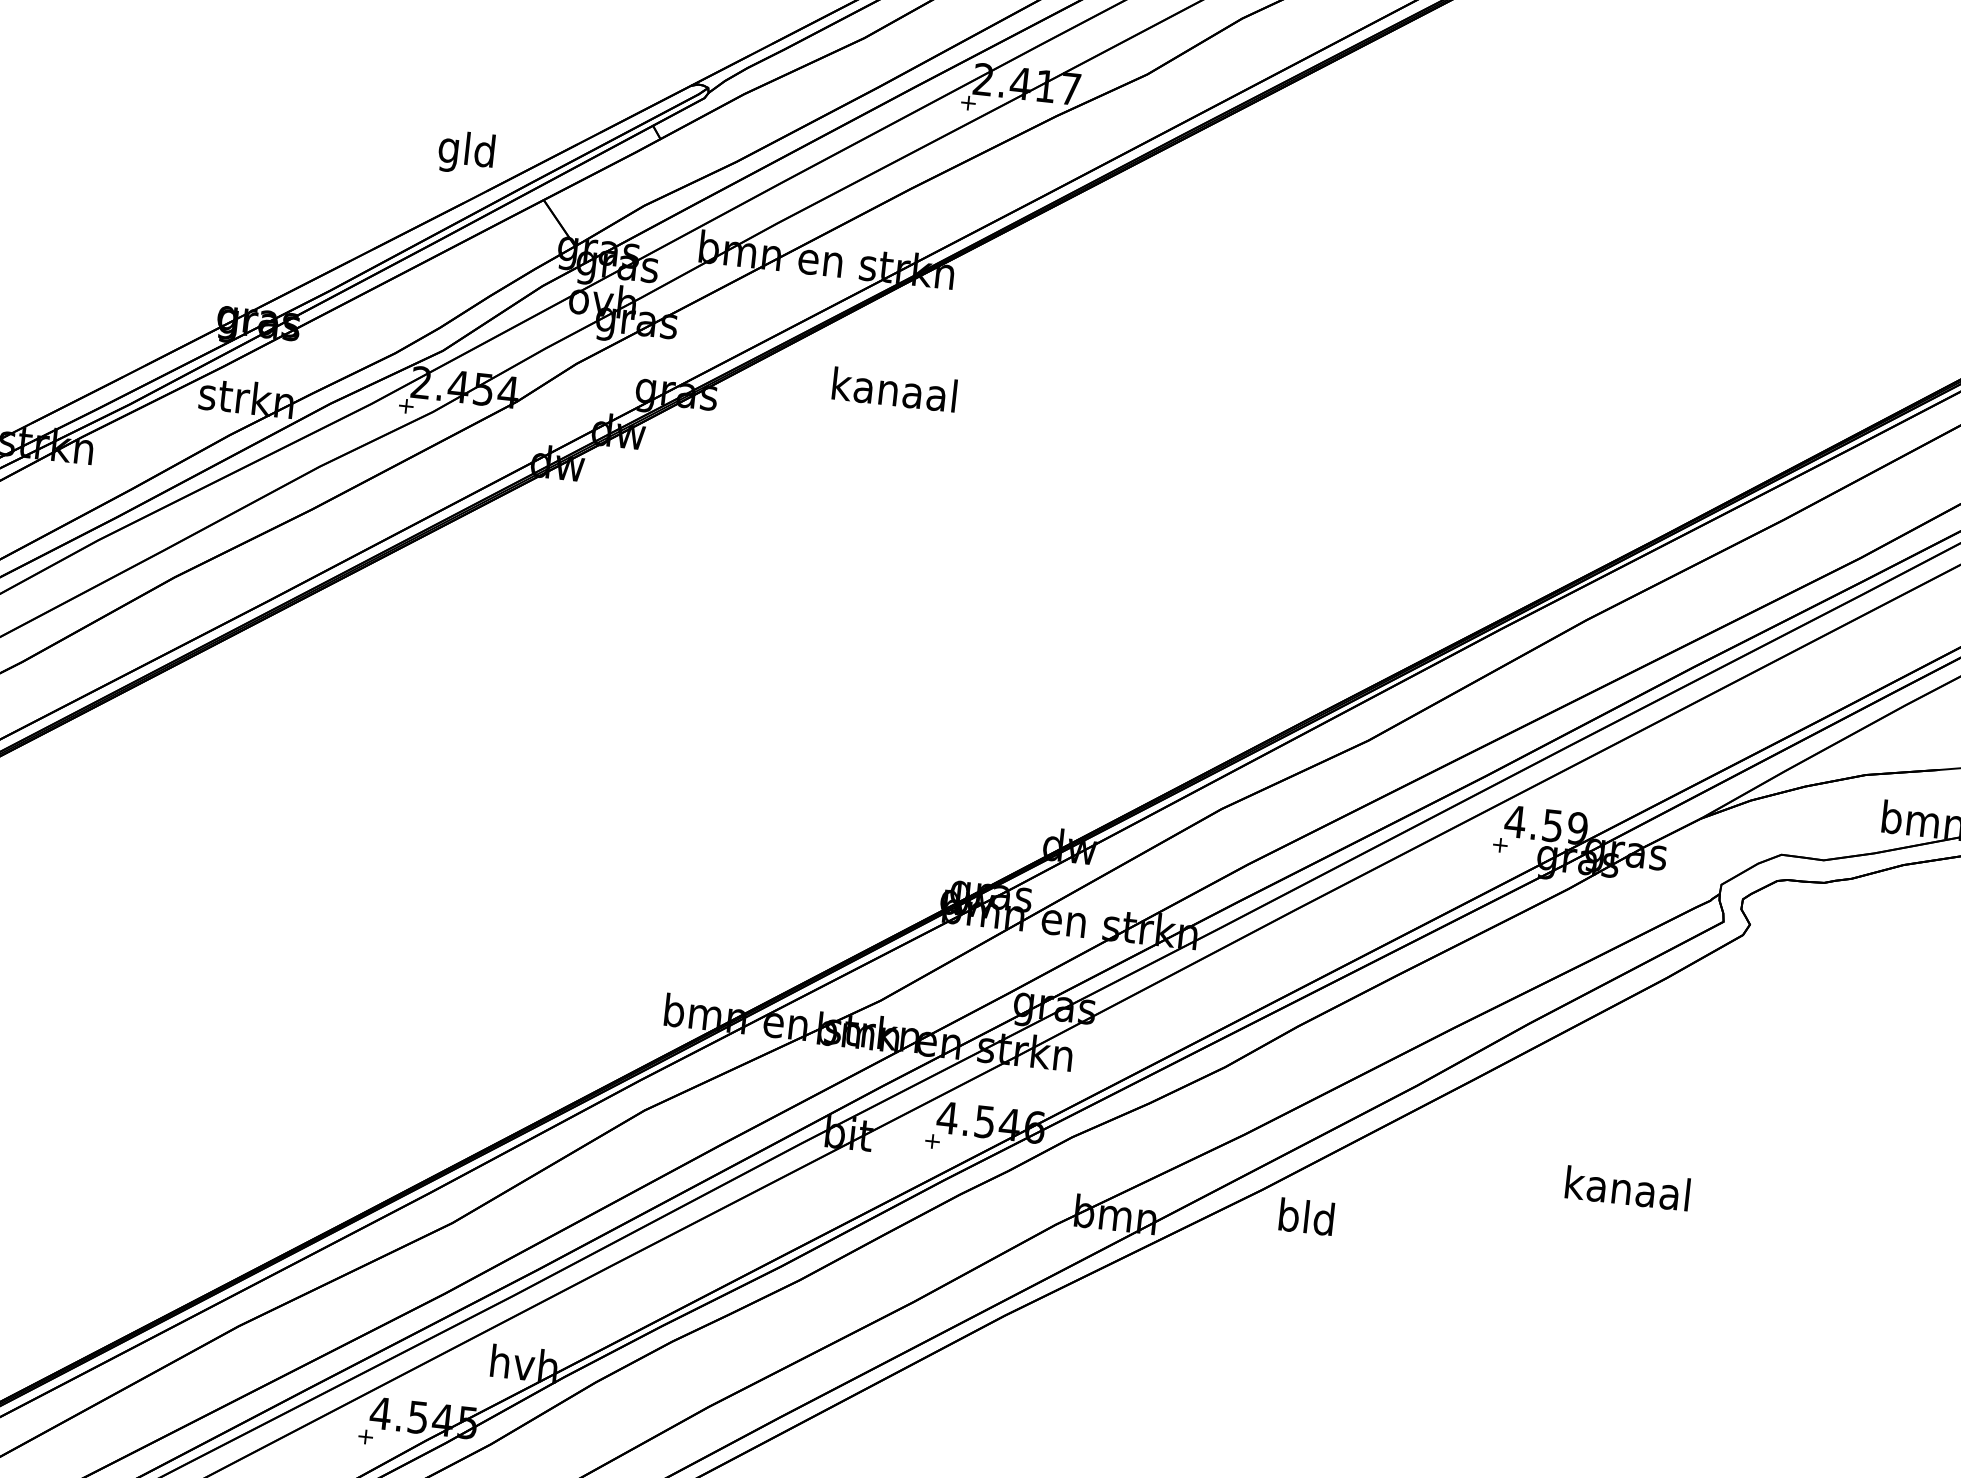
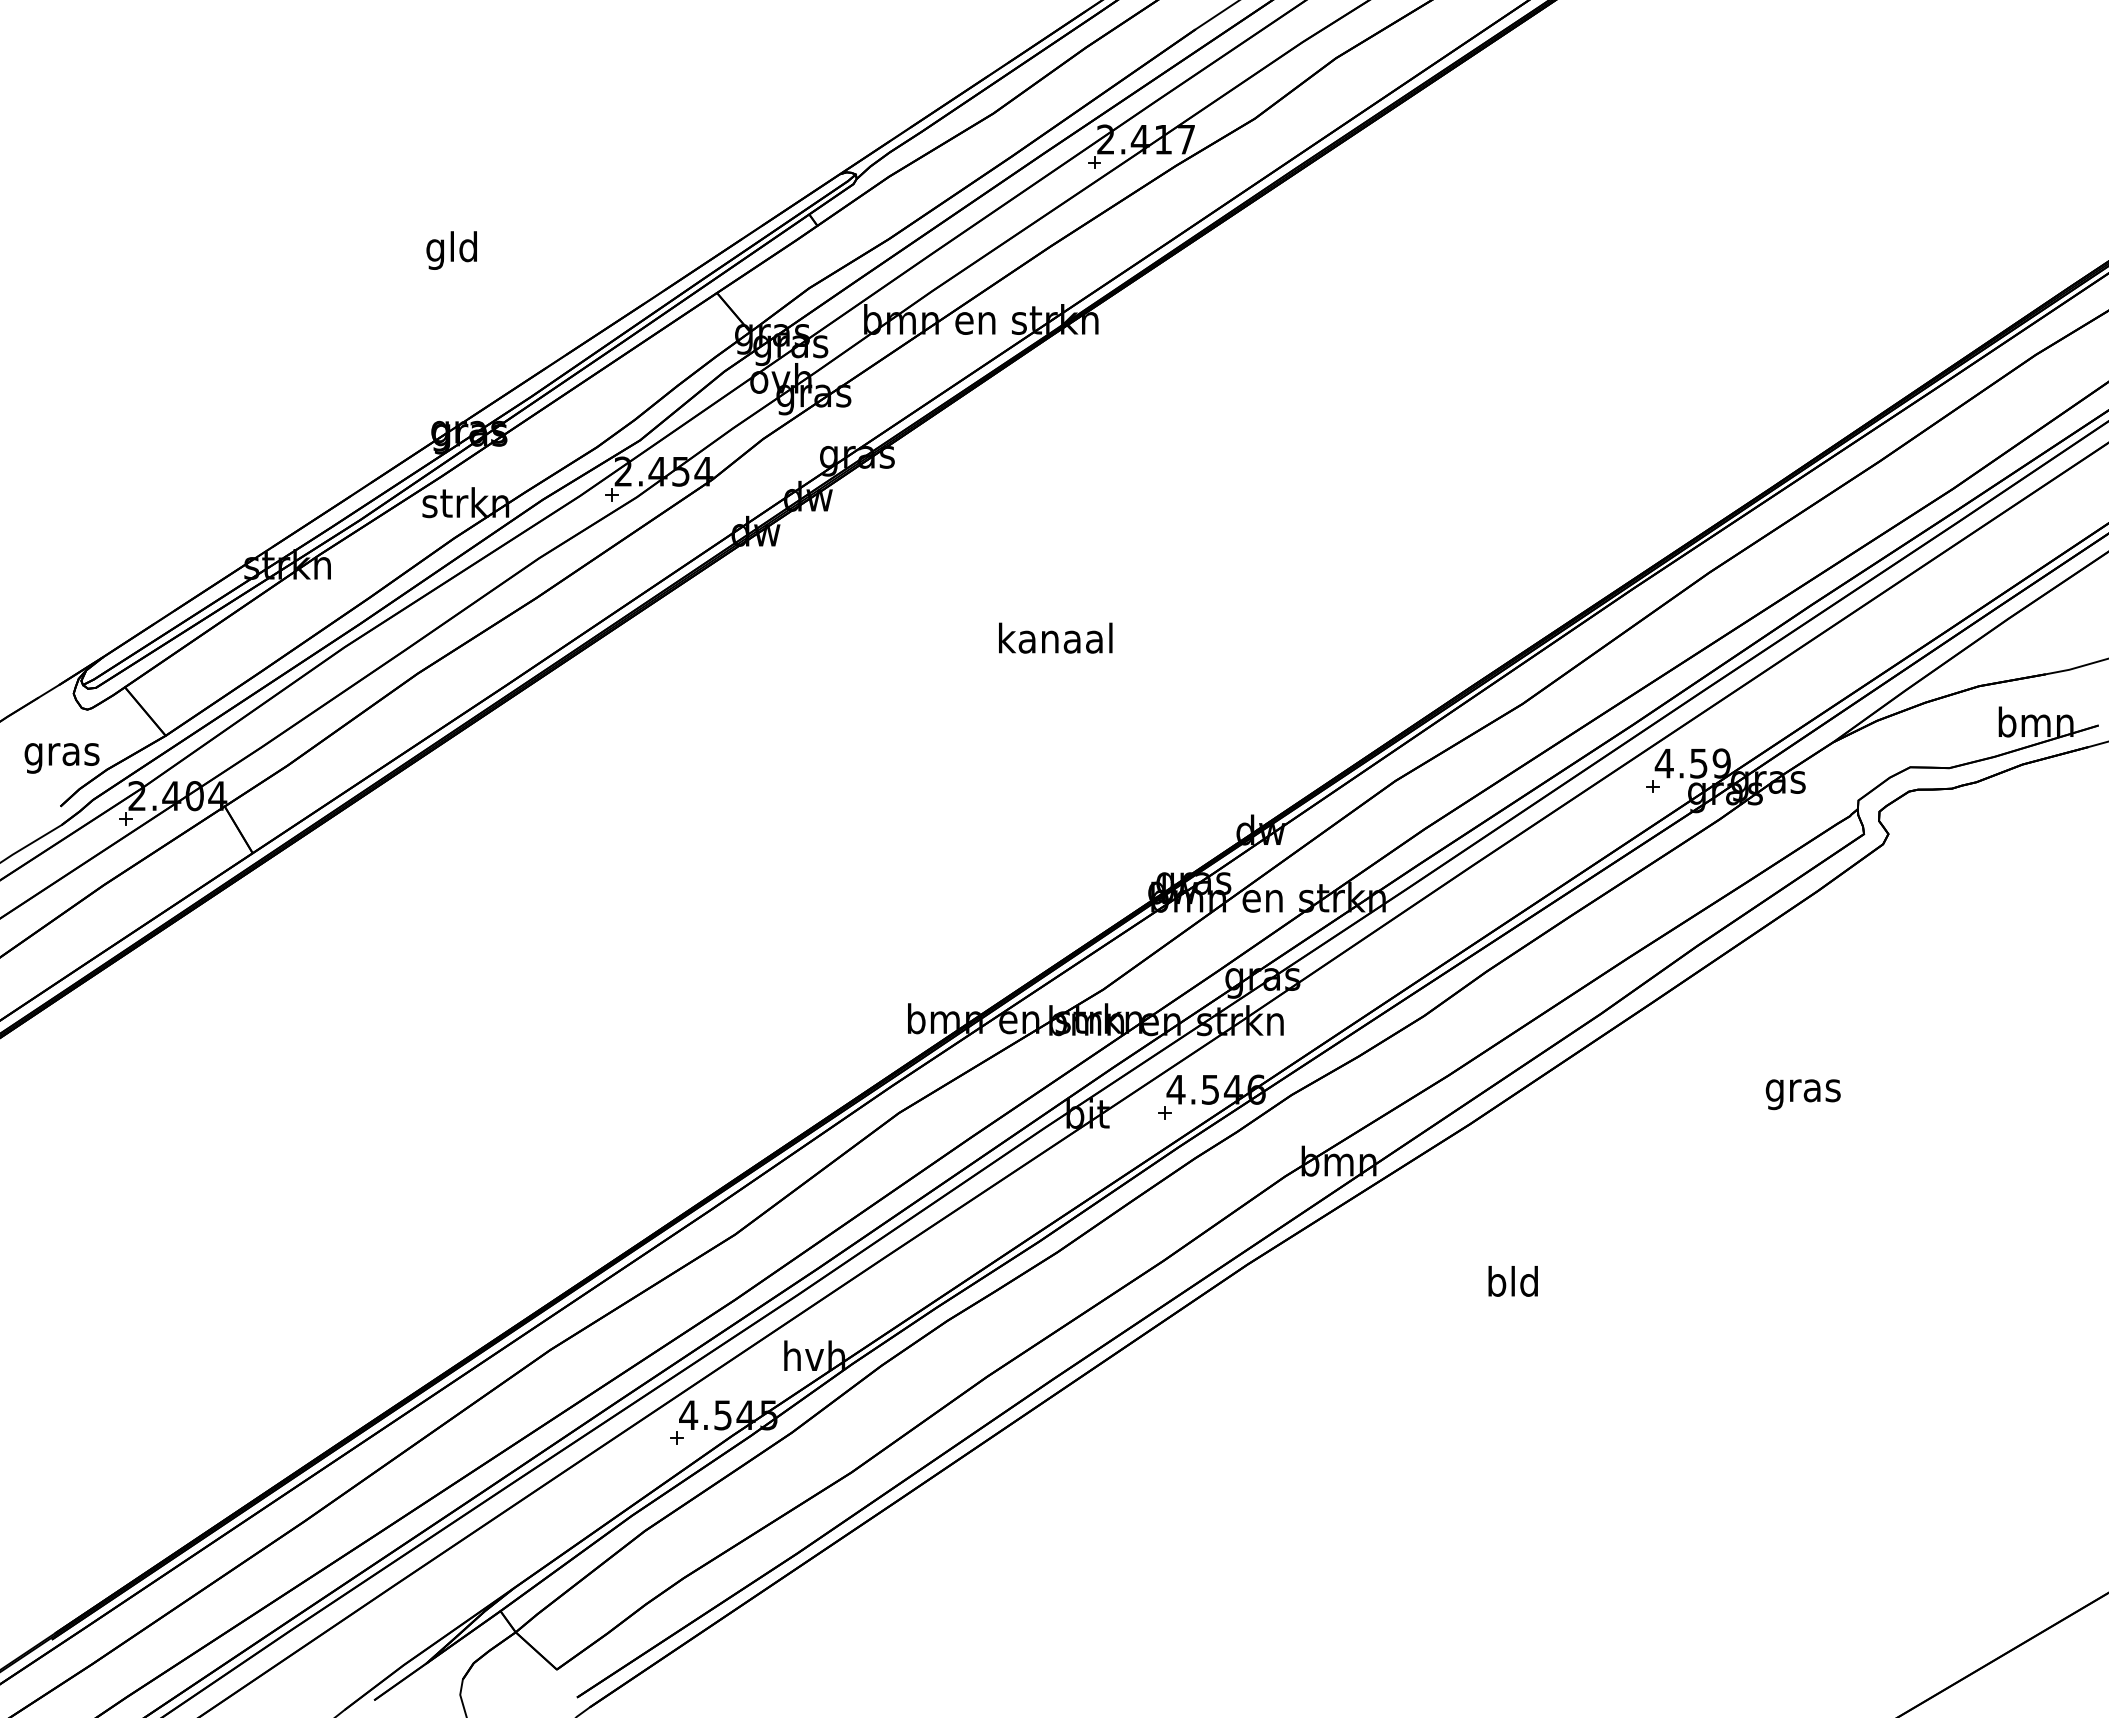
text: (466, 152) -> (451, 250), moved
text: (894, 389) -> (1055, 637), moved
text: (1626, 1192) -> (1802, 1090), kanaal -> gras
text: (1305, 1216) -> (1512, 1281), moved

